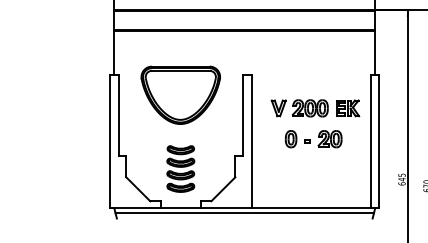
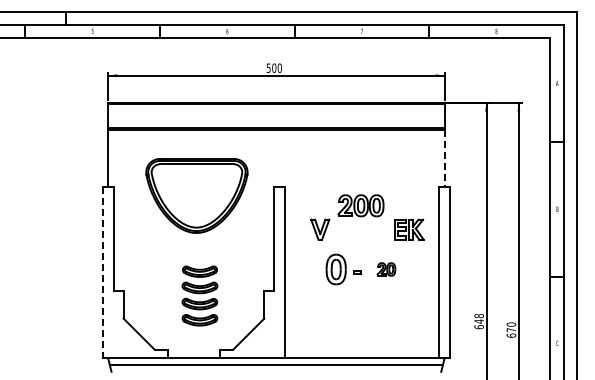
line: (375, 53) -> (444, 158), solid -> dashed
part: (180, 94) -> (196, 195), moved
part: (309, 108) -> (360, 205), moved
part: (290, 139) -> (335, 269), size x1.4
part: (330, 139) -> (386, 269), size x0.6
line: (109, 141) -> (102, 272), solid -> dashed
part: (180, 168) -> (199, 295), moved
text: (401, 175) -> (478, 316), 645 -> 648

